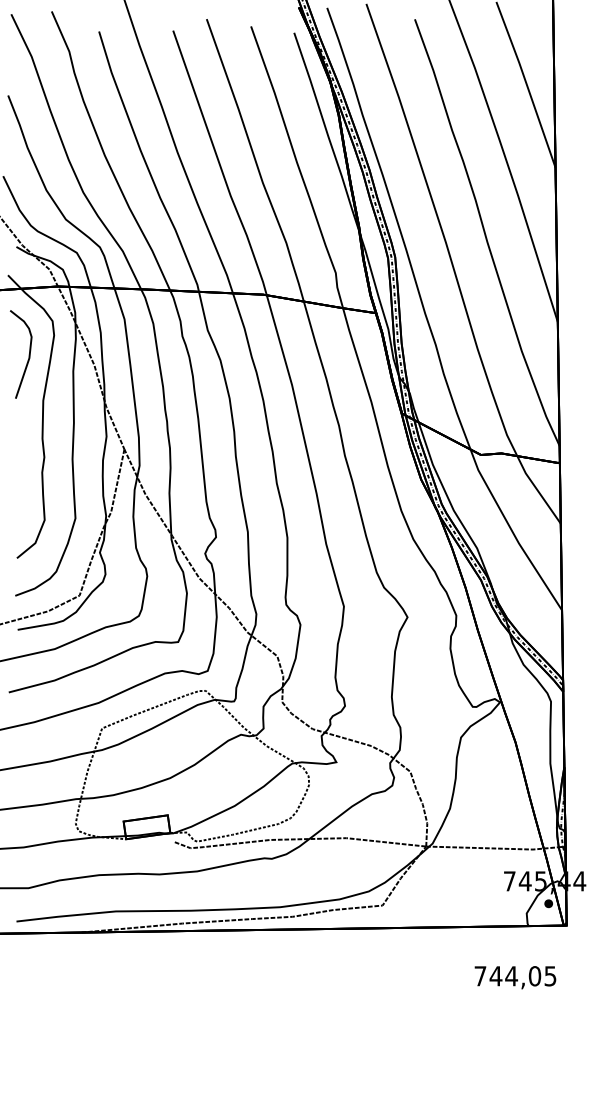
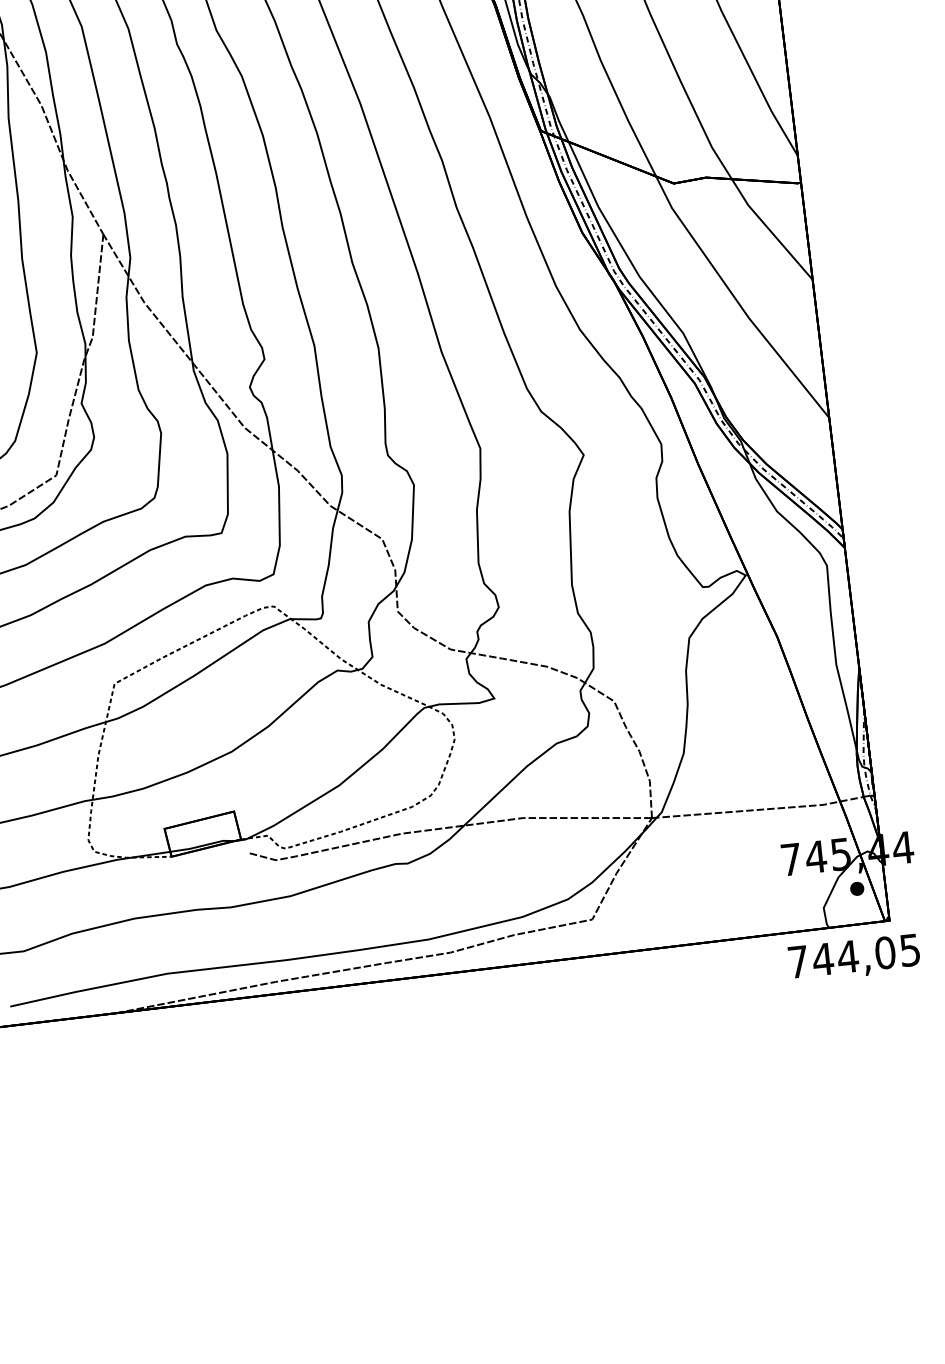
text: (515, 977) -> (854, 958), moved

